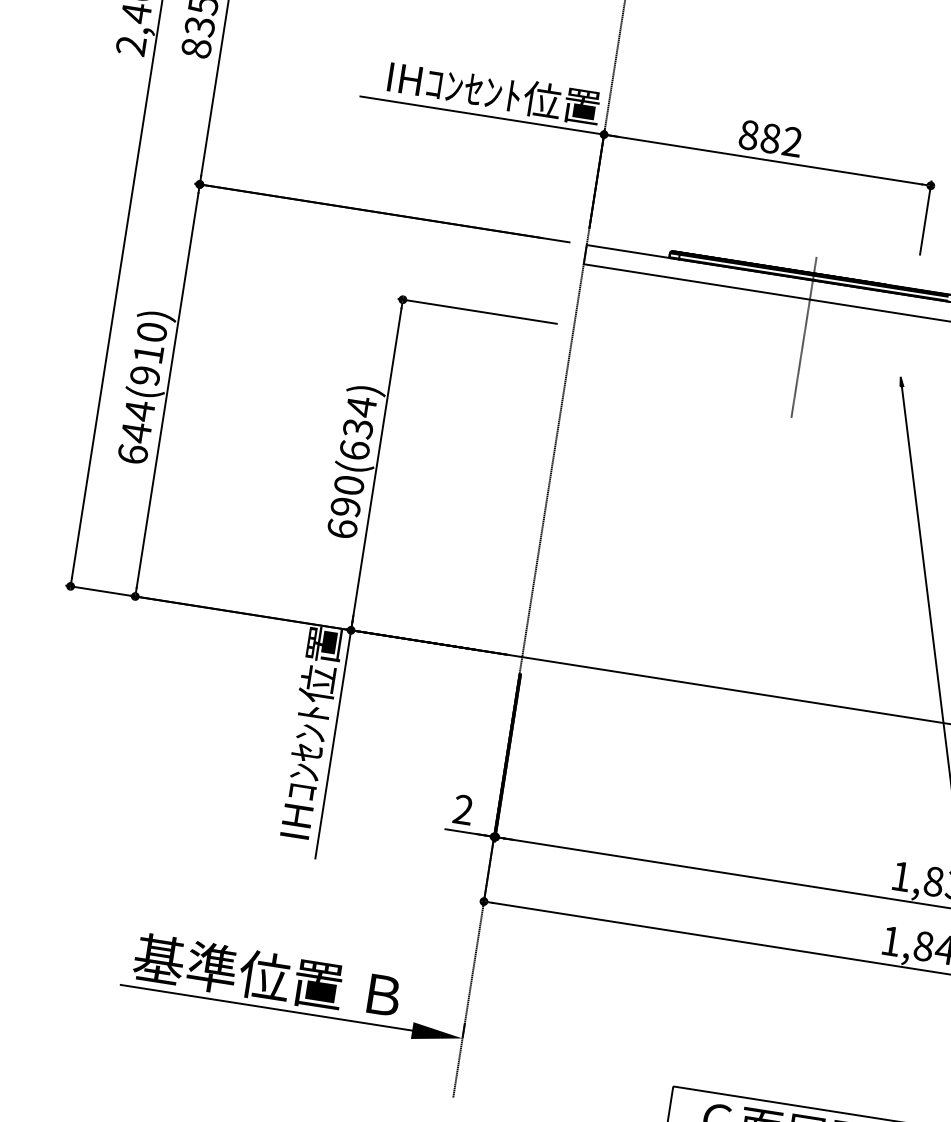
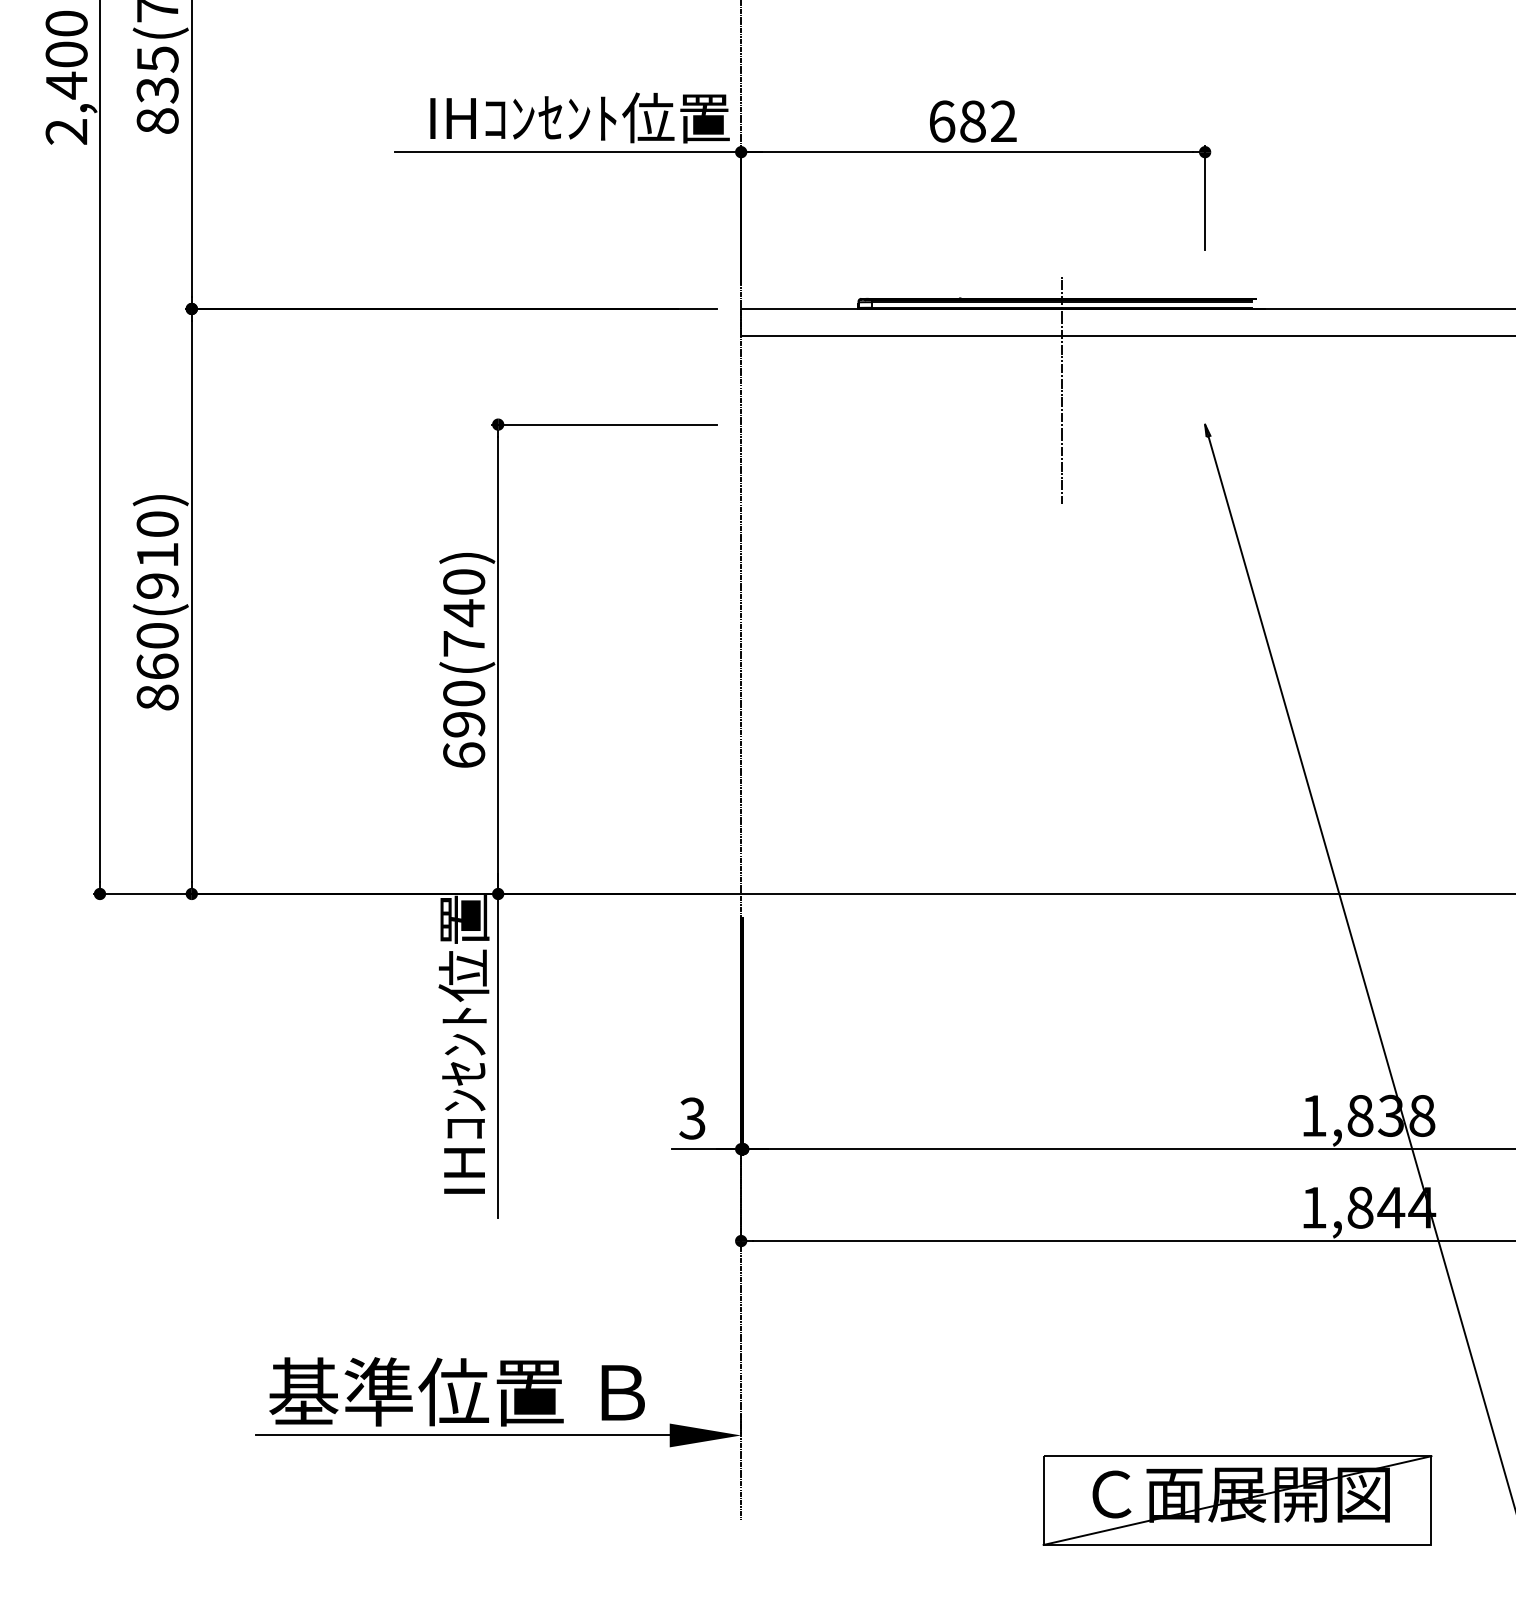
text: (749, 135) -> (942, 121), 882 -> 682
text: (358, 428) -> (464, 612), 690(634) -> 690(740)
text: (136, 432) -> (157, 666), 644(910) -> 860(910)
text: (463, 809) -> (692, 1118), 2 -> 3

